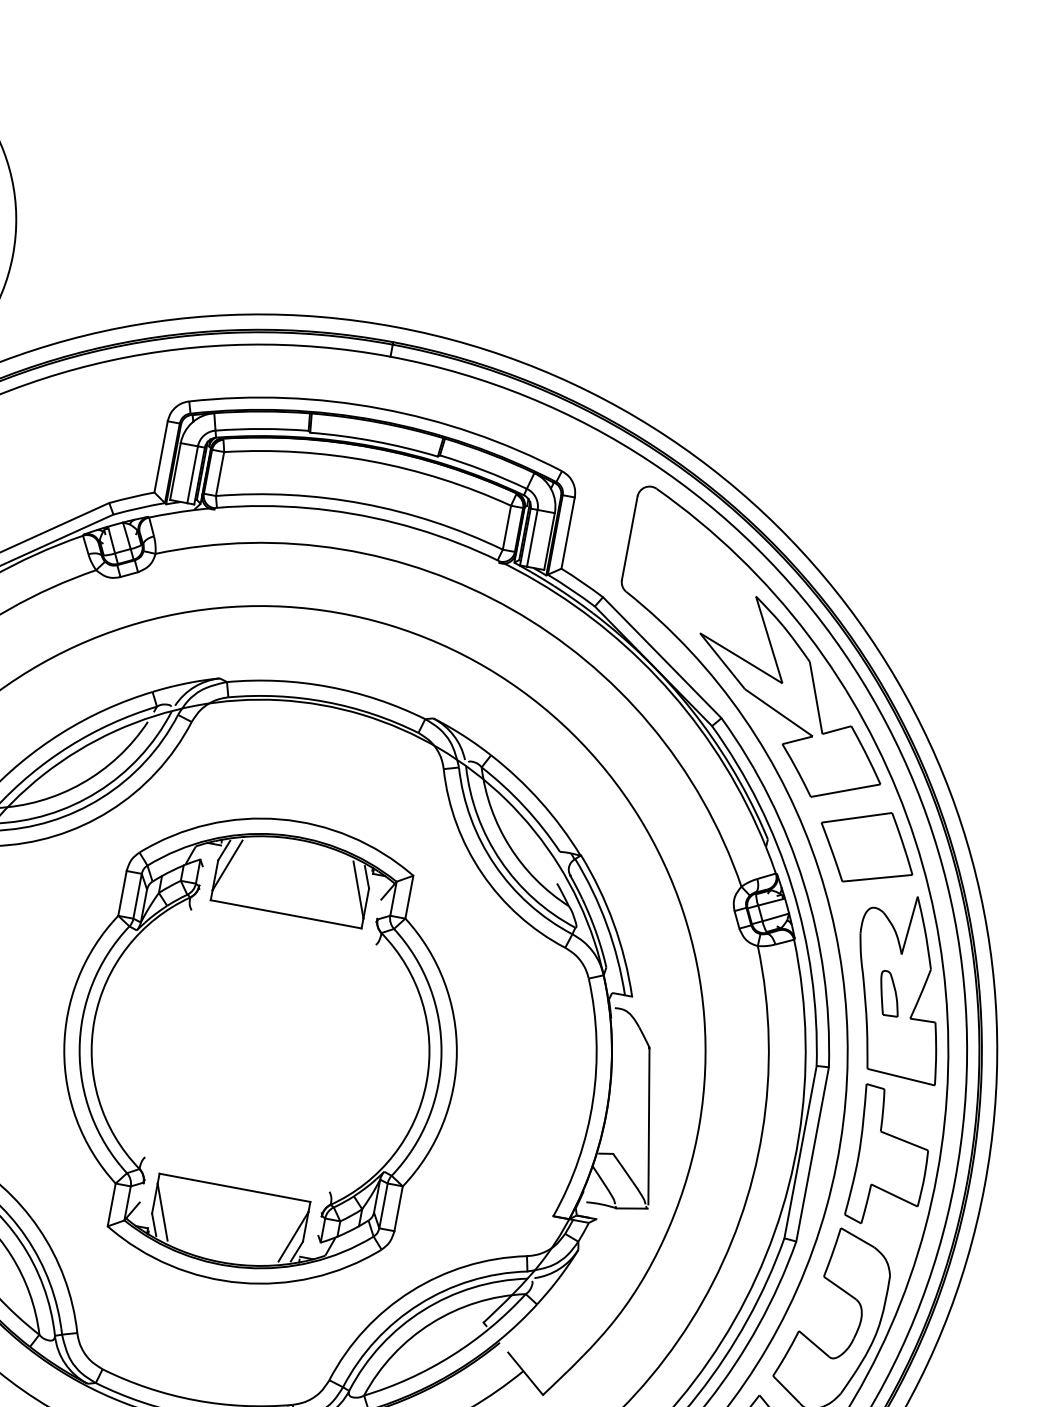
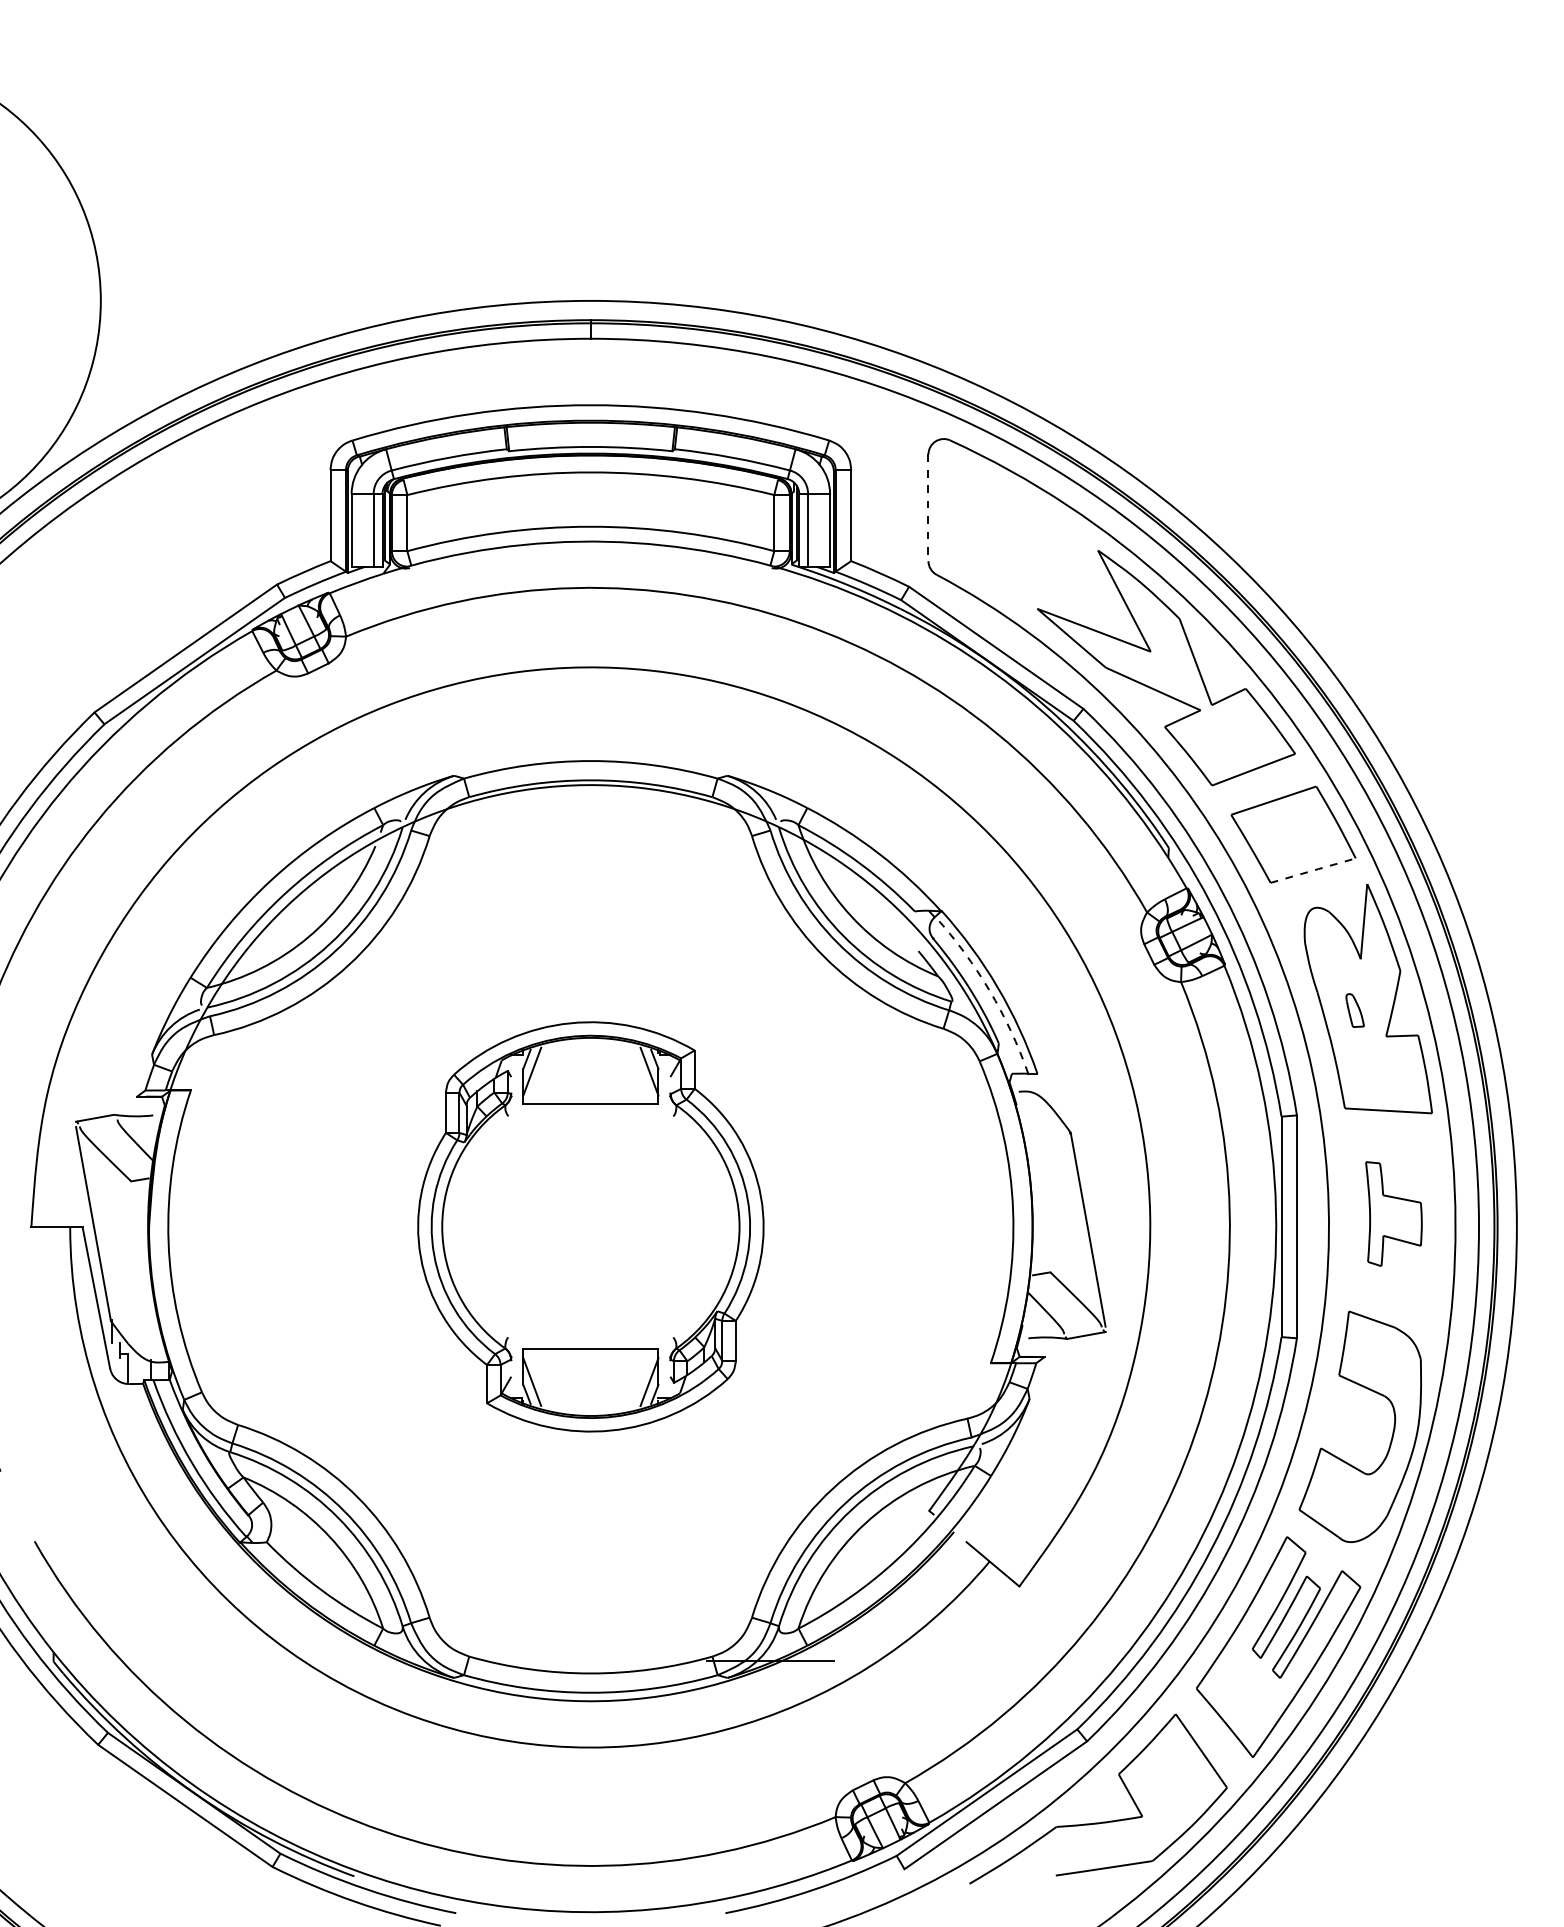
line: (629, 538) -> (928, 508), solid -> dashed
line: (877, 878) -> (1313, 870), solid -> dashed
arc: (606, 924) -> (989, 990), solid -> dashed
part: (889, 993) -> (1354, 1010), size x0.6
part: (260, 1050) -> (590, 1226), size x0.7
part: (890, 1158) -> (1393, 1213), size x0.6

